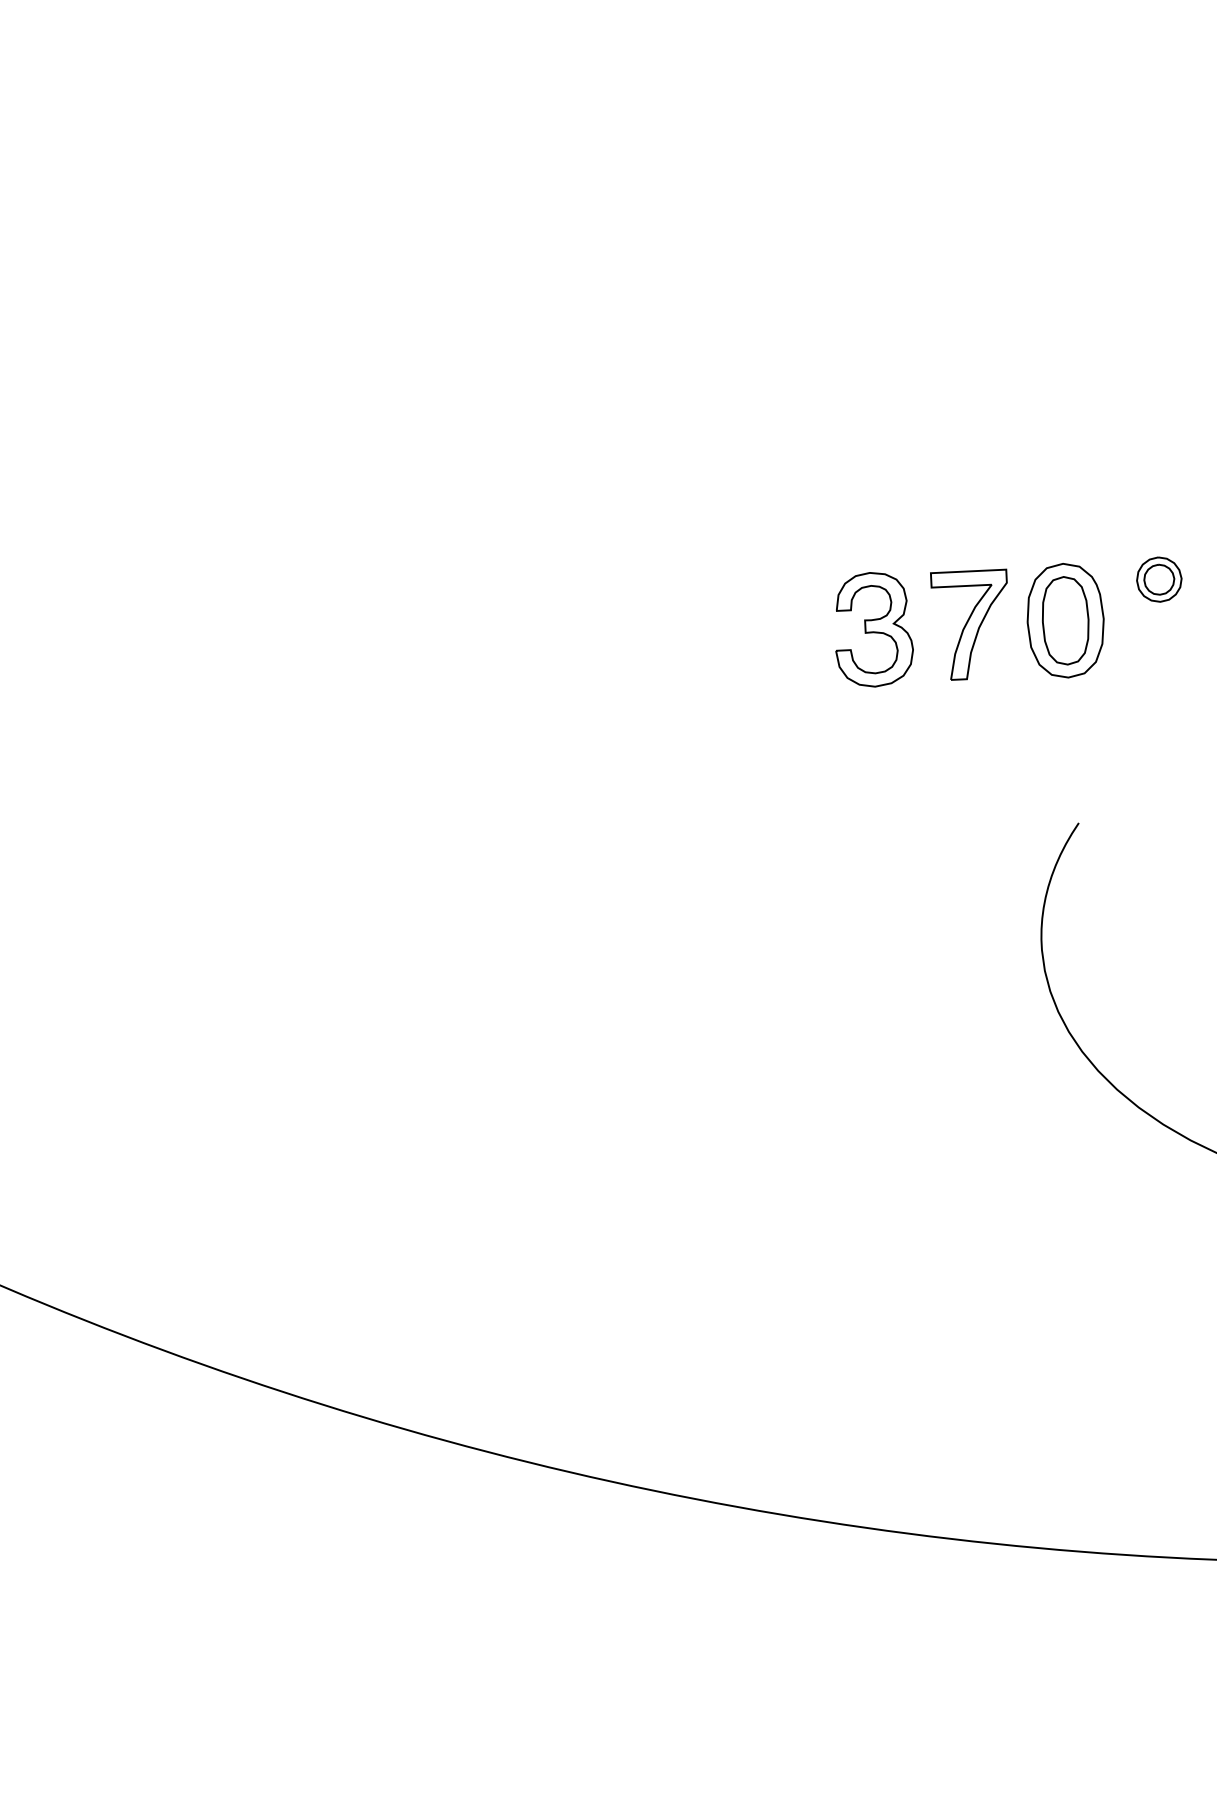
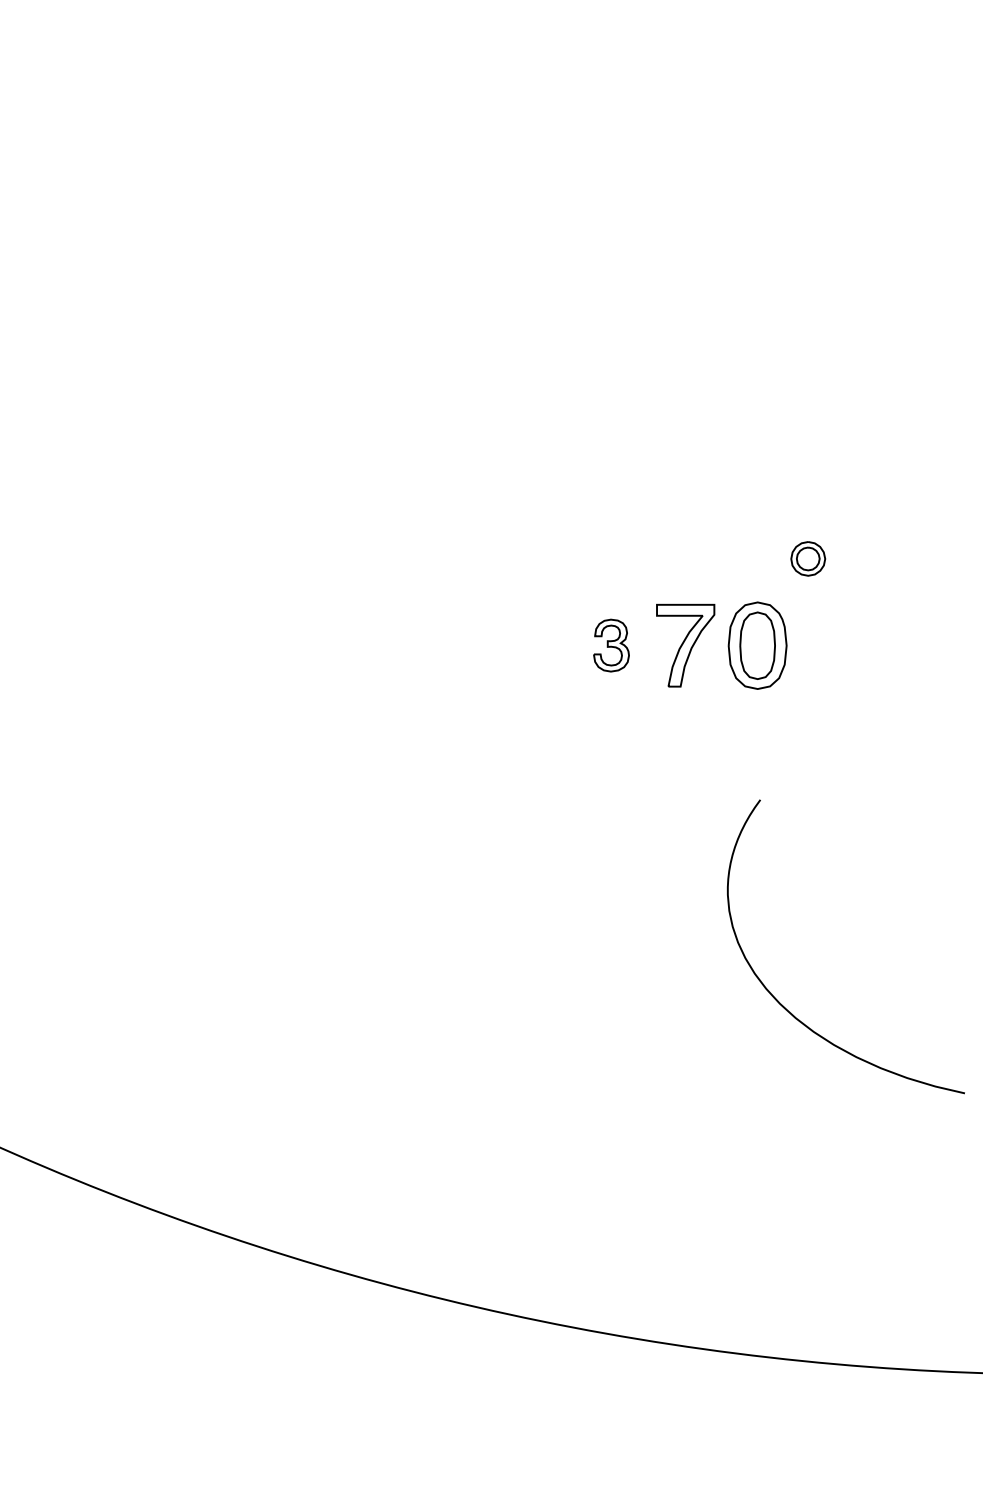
part: (1159, 579) -> (808, 558), moved
part: (873, 629) -> (611, 645), size x0.6

